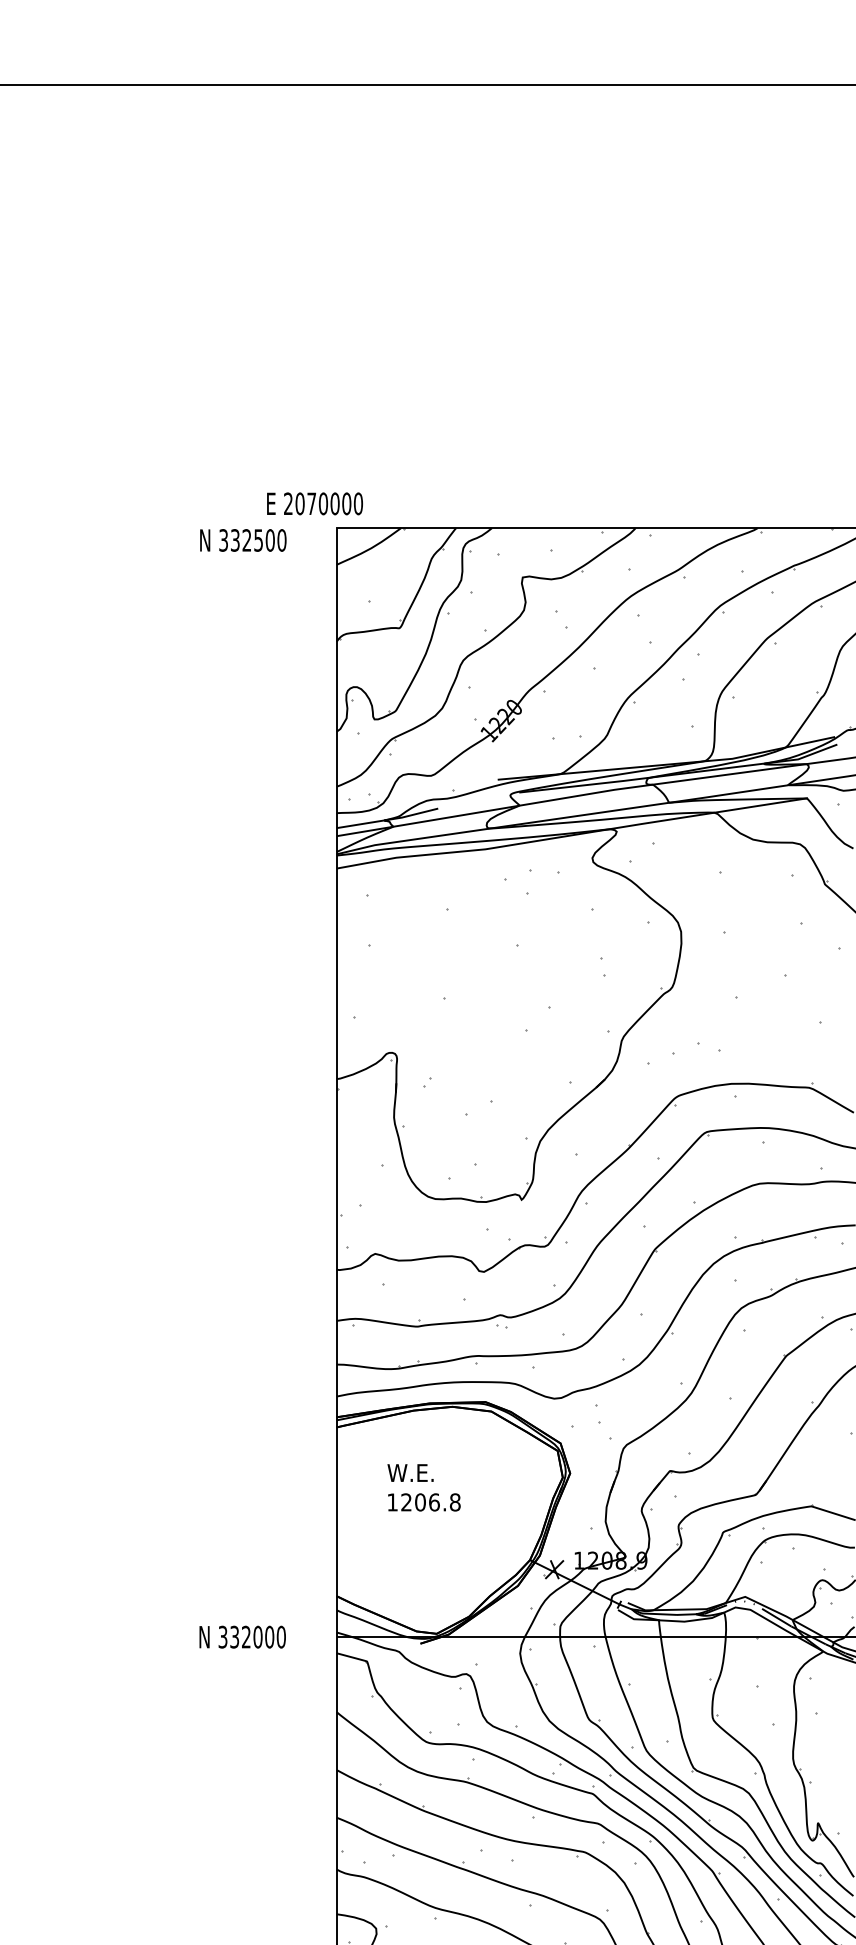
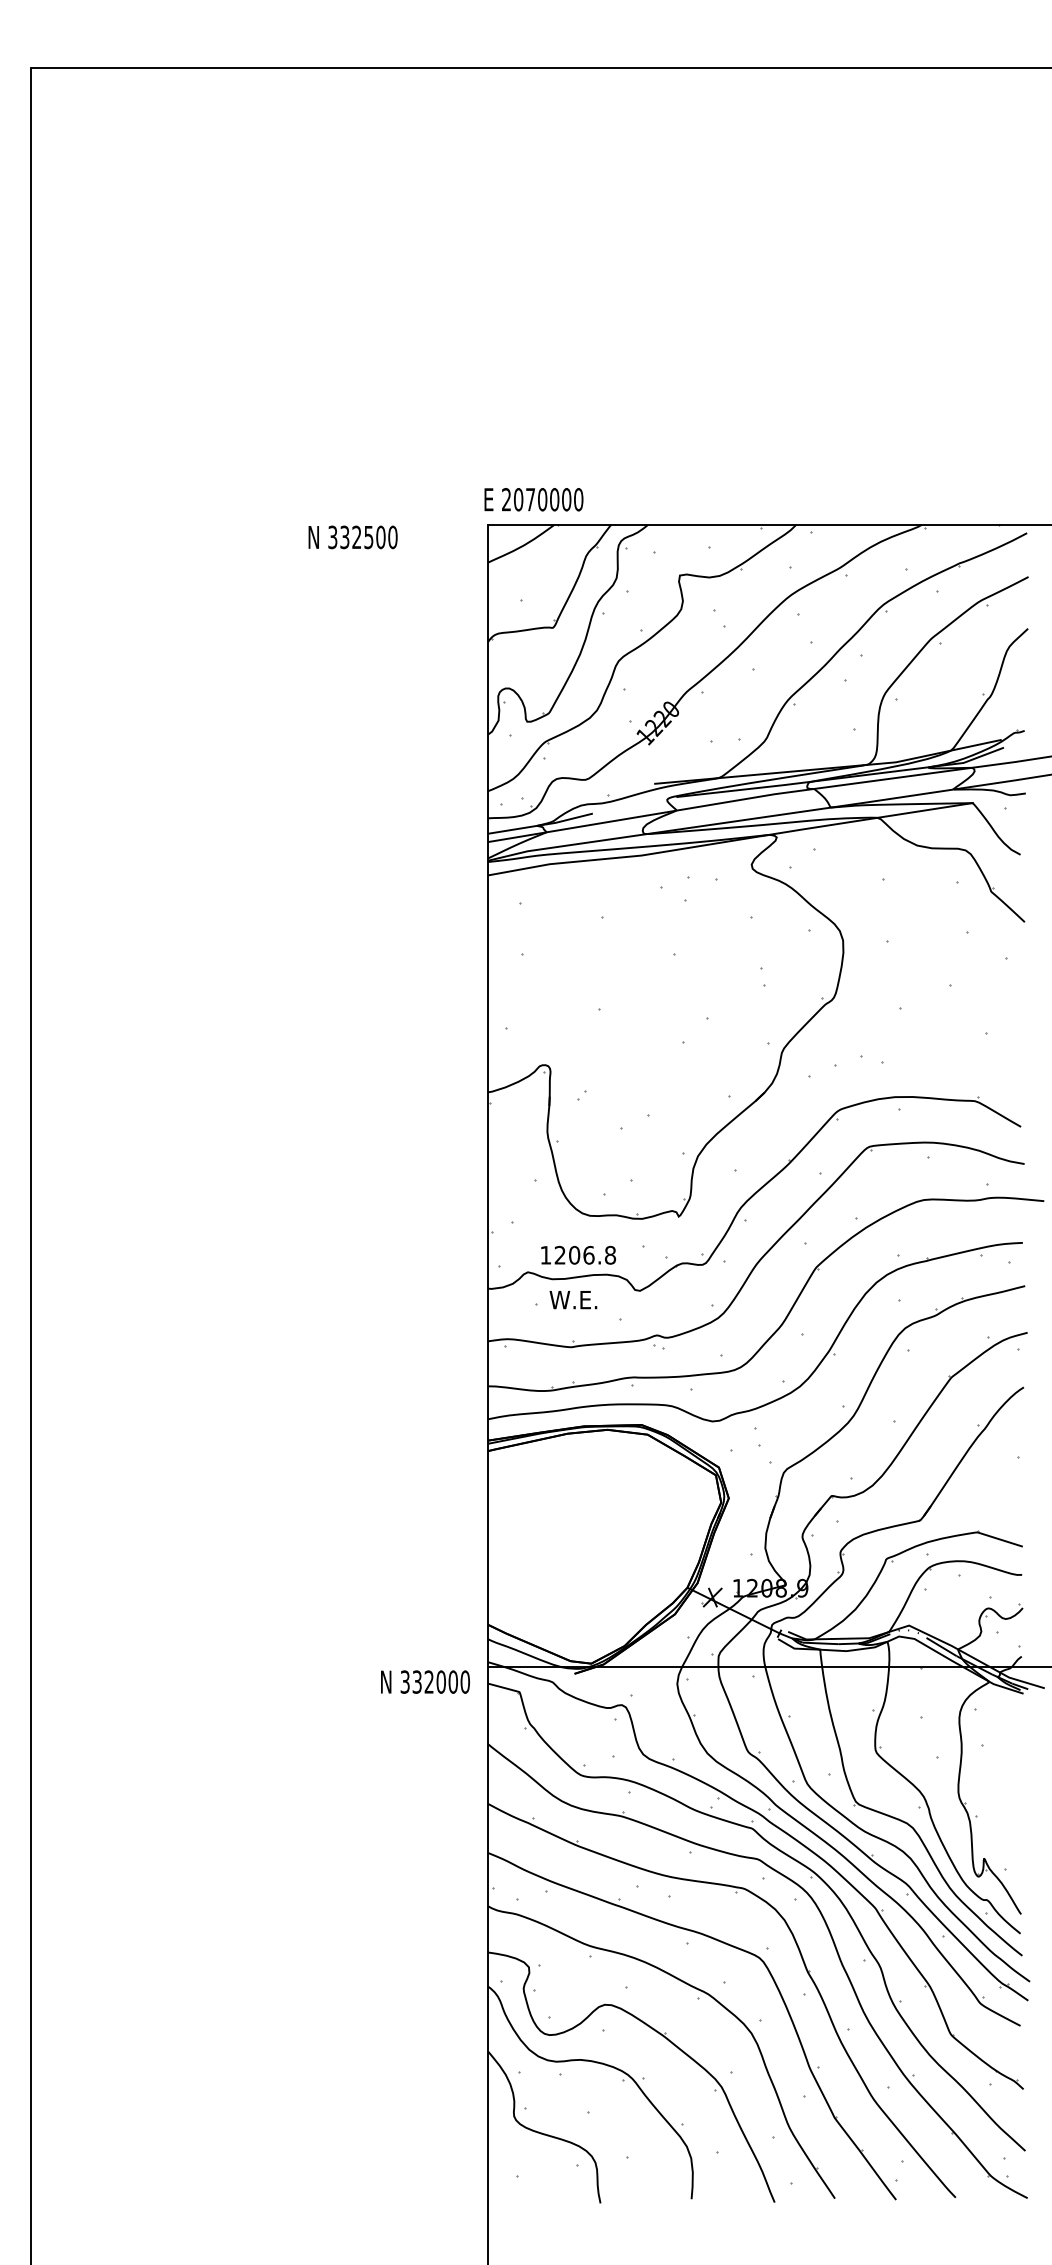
text: (314, 503) -> (533, 499), moved
text: (242, 540) -> (352, 537), moved
text: (410, 1473) -> (573, 1300), moved
text: (424, 1501) -> (578, 1254), moved
text: (242, 1636) -> (425, 1681), moved

